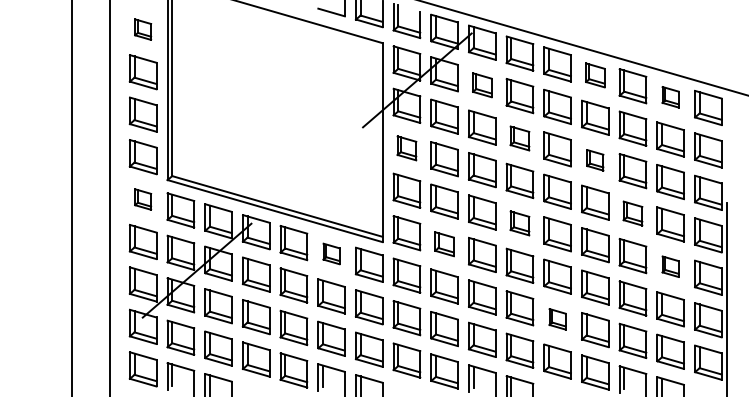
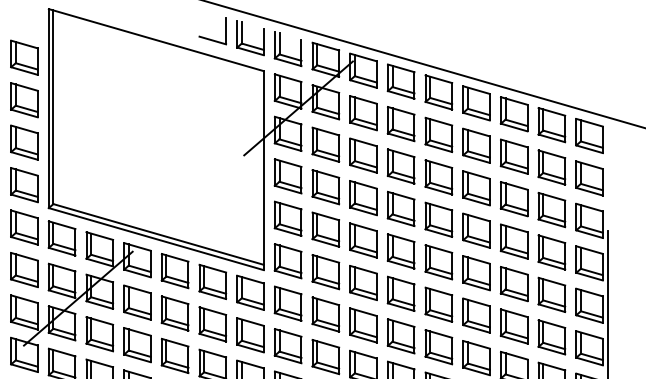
part: (142, 29) -> (23, 57), size x1.67
part: (595, 75) -> (476, 103), size x1.43
part: (482, 85) -> (363, 113), size x1.43
part: (670, 97) -> (551, 125), size x1.67
part: (519, 138) -> (400, 166), size x1.43
part: (406, 148) -> (287, 176), size x1.43
part: (595, 160) -> (476, 188), size x1.67
part: (142, 199) -> (23, 227), size x1.67
part: (632, 213) -> (513, 241), size x1.43
part: (519, 223) -> (400, 251), size x1.43
part: (444, 244) -> (325, 272), size x1.43
part: (331, 253) -> (212, 281), size x1.67
part: (670, 266) -> (551, 294), size x1.67
part: (557, 319) -> (438, 347), size x1.67

